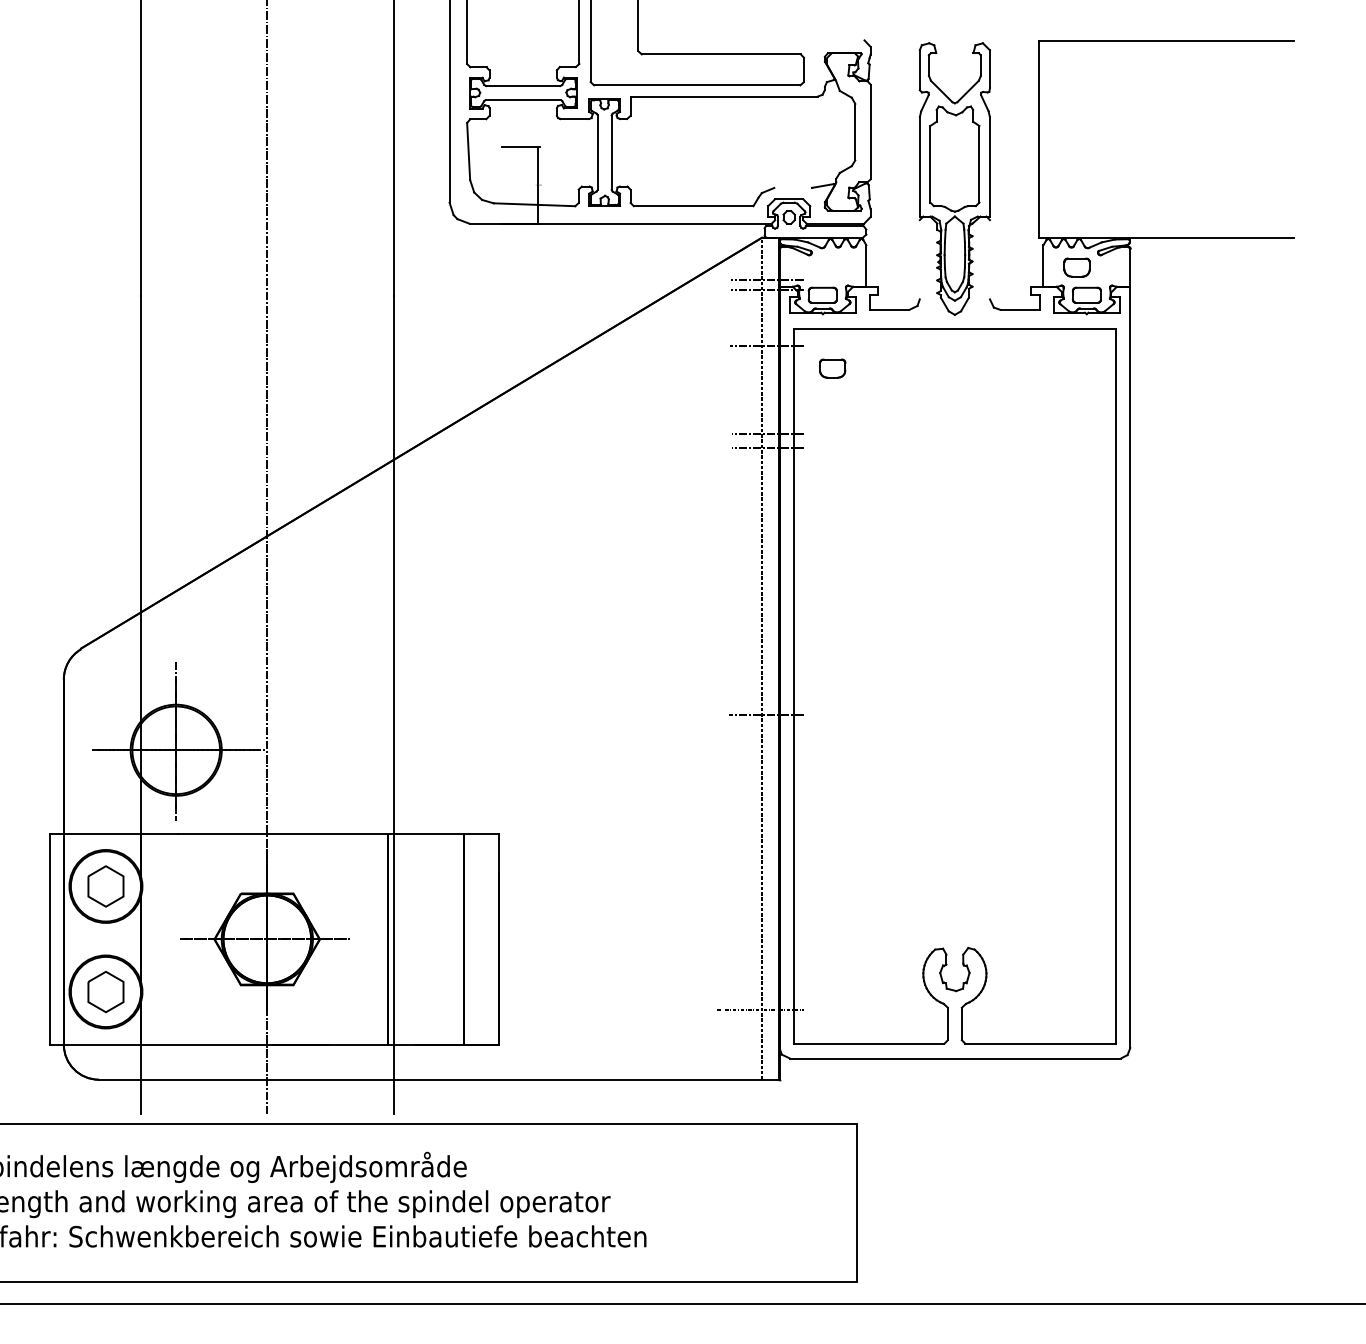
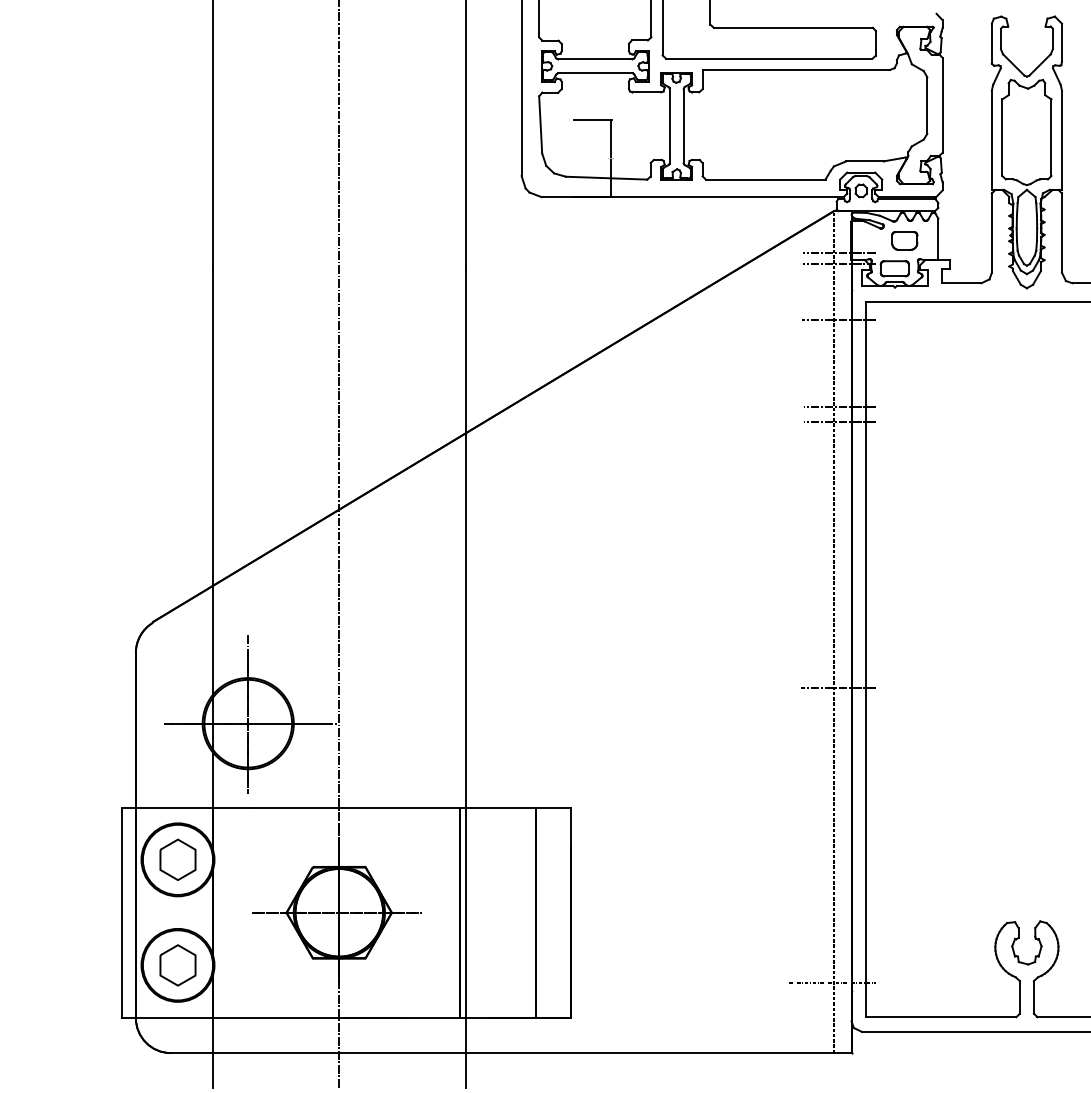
line: (792, 187) -> (864, 160), added
line: (919, 259) -> (991, 232), added
line: (989, 259) -> (1061, 232), added
part: (832, 368) -> (904, 240), moved

